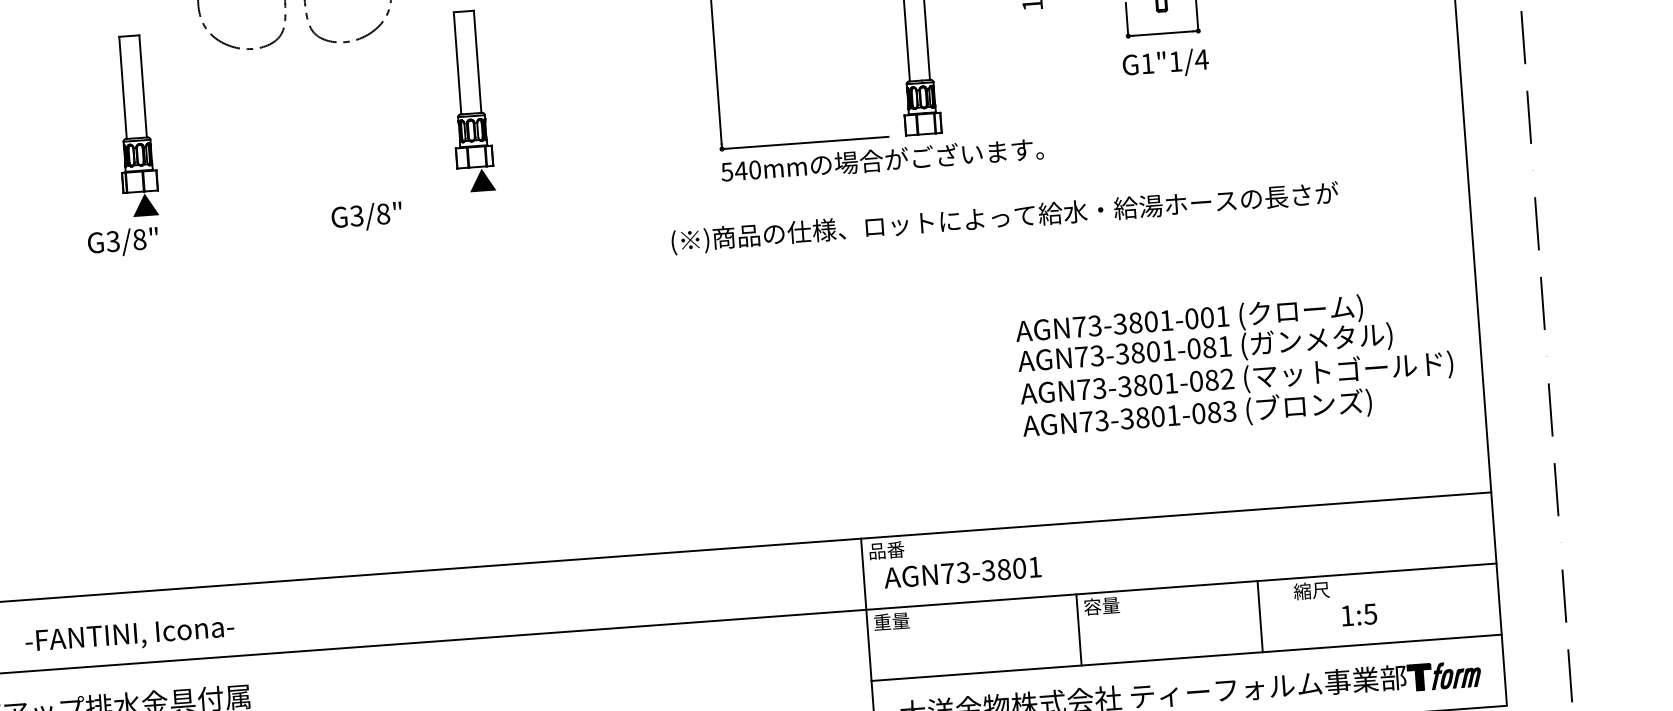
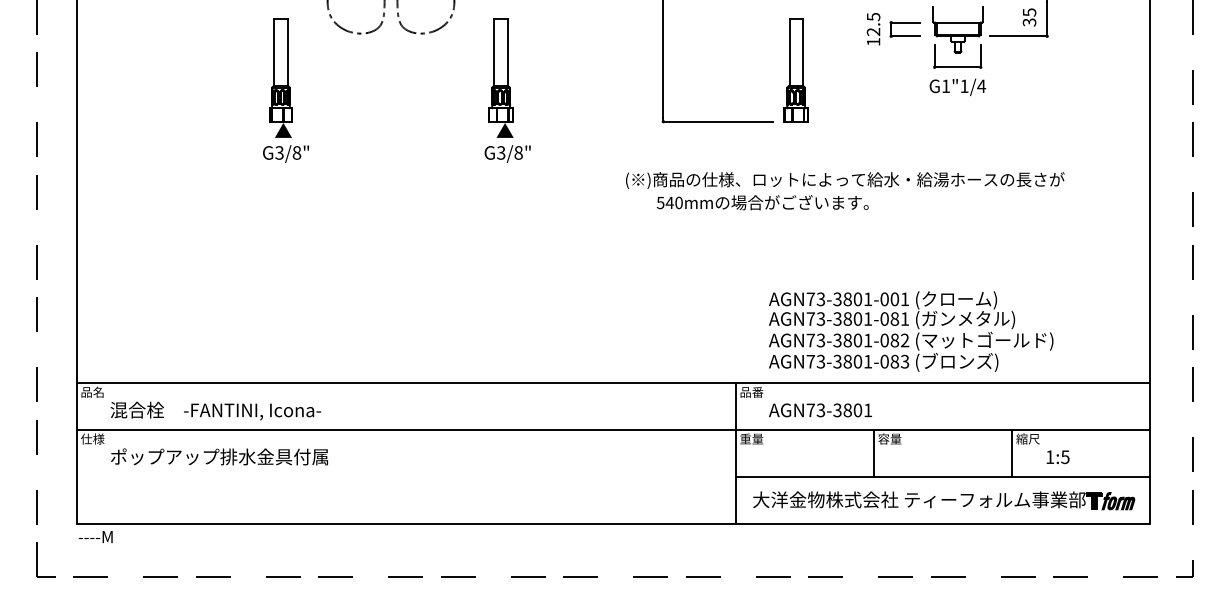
text: (881, 159) -> (762, 202), moved
text: (366, 216) -> (507, 153), moved
text: (123, 241) -> (286, 153), moved
text: (1236, 364) -> (911, 331), moved
text: (962, 572) -> (820, 410), moved
line: (1260, 616) -> (1012, 453), moved

